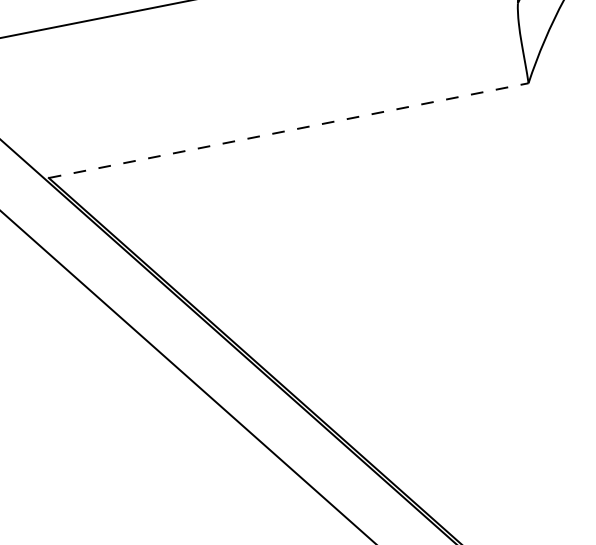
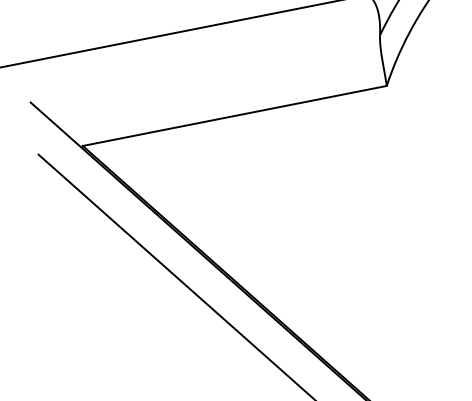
line: (288, 129) -> (234, 115), dashed -> solid

